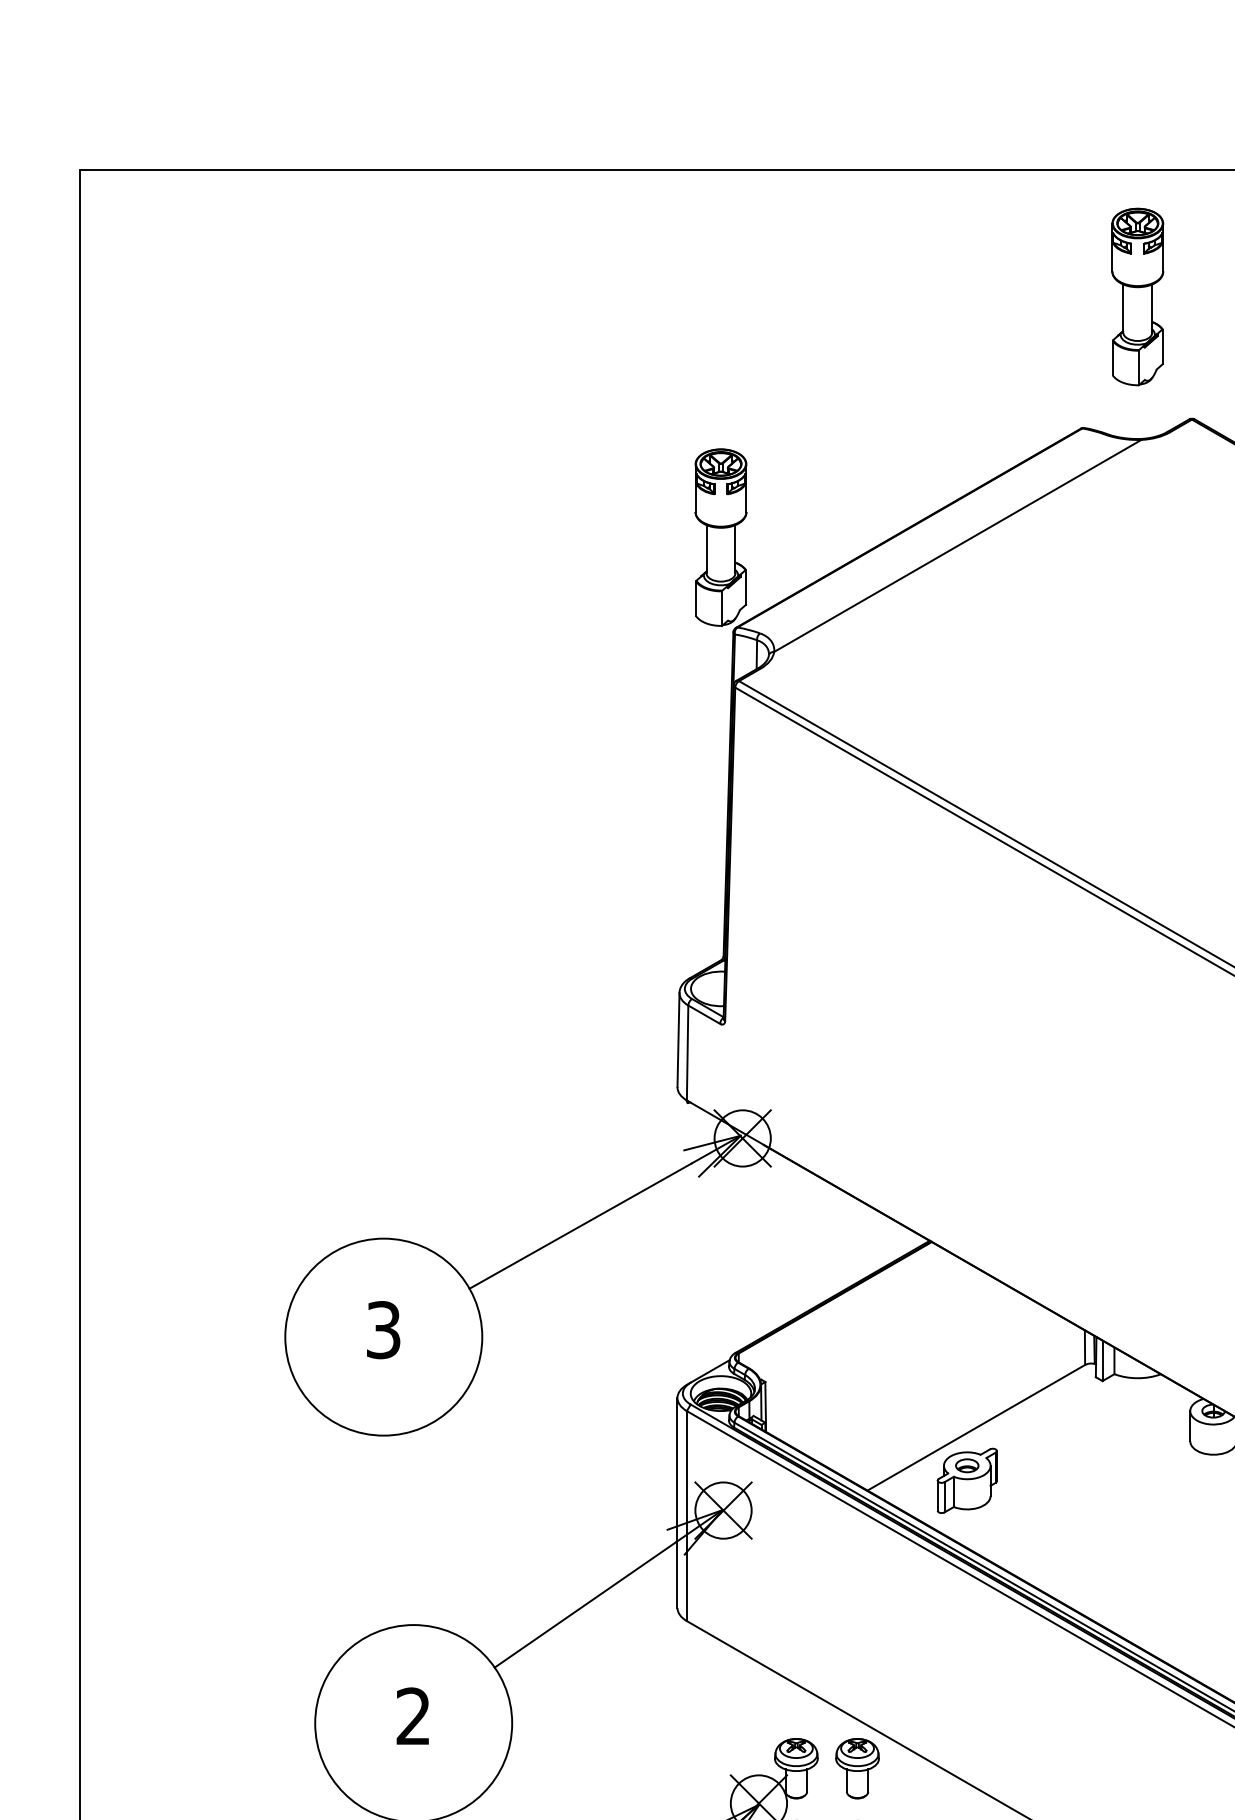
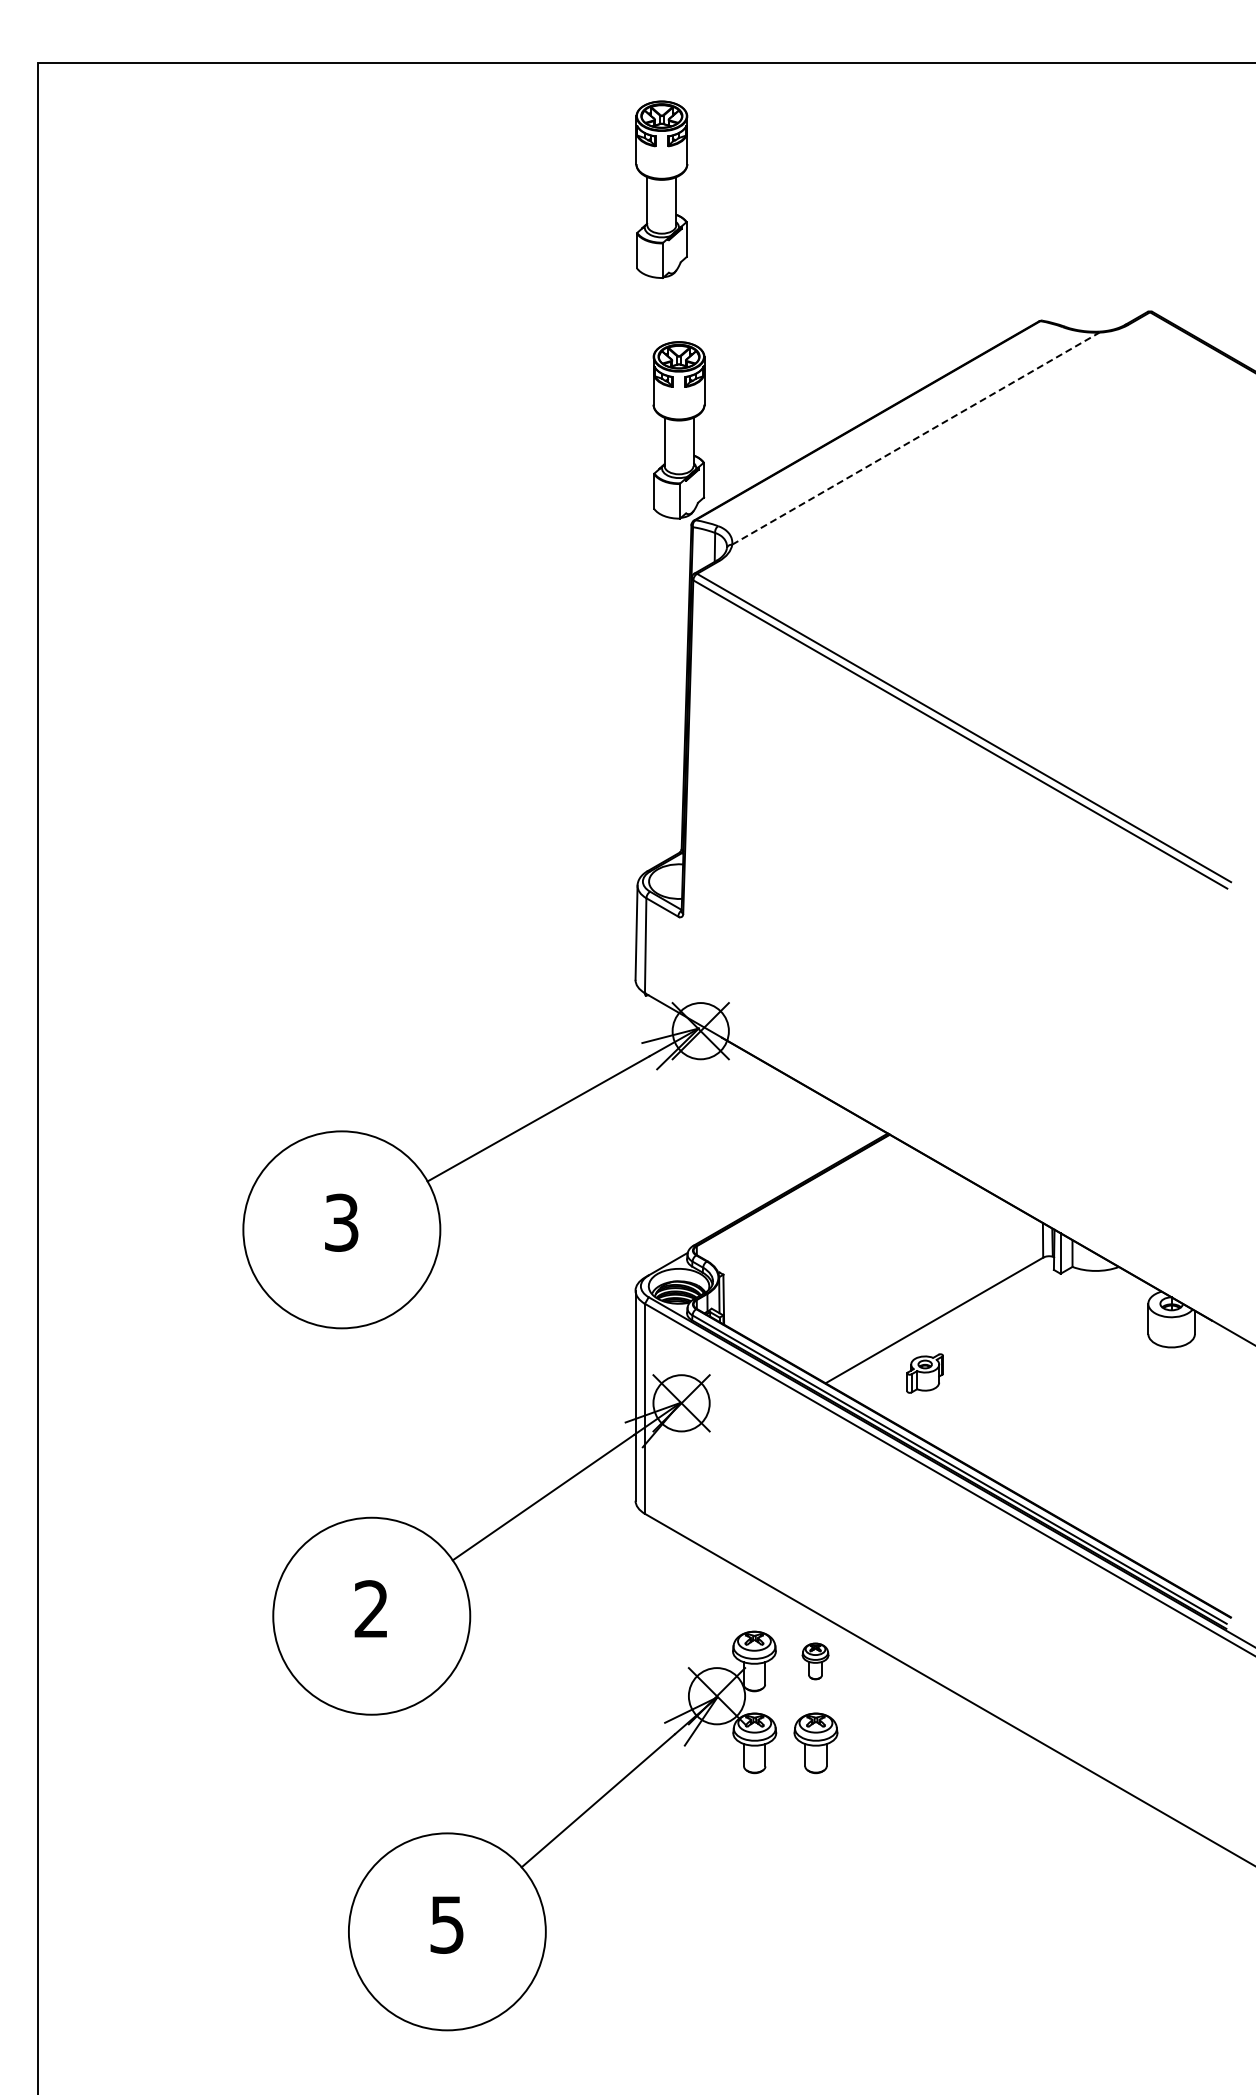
part: (1137, 296) -> (661, 189), moved
line: (958, 545) -> (916, 438), solid -> dashed
part: (966, 1480) -> (924, 1373), size x0.6
part: (857, 1768) -> (815, 1661), size x0.6

